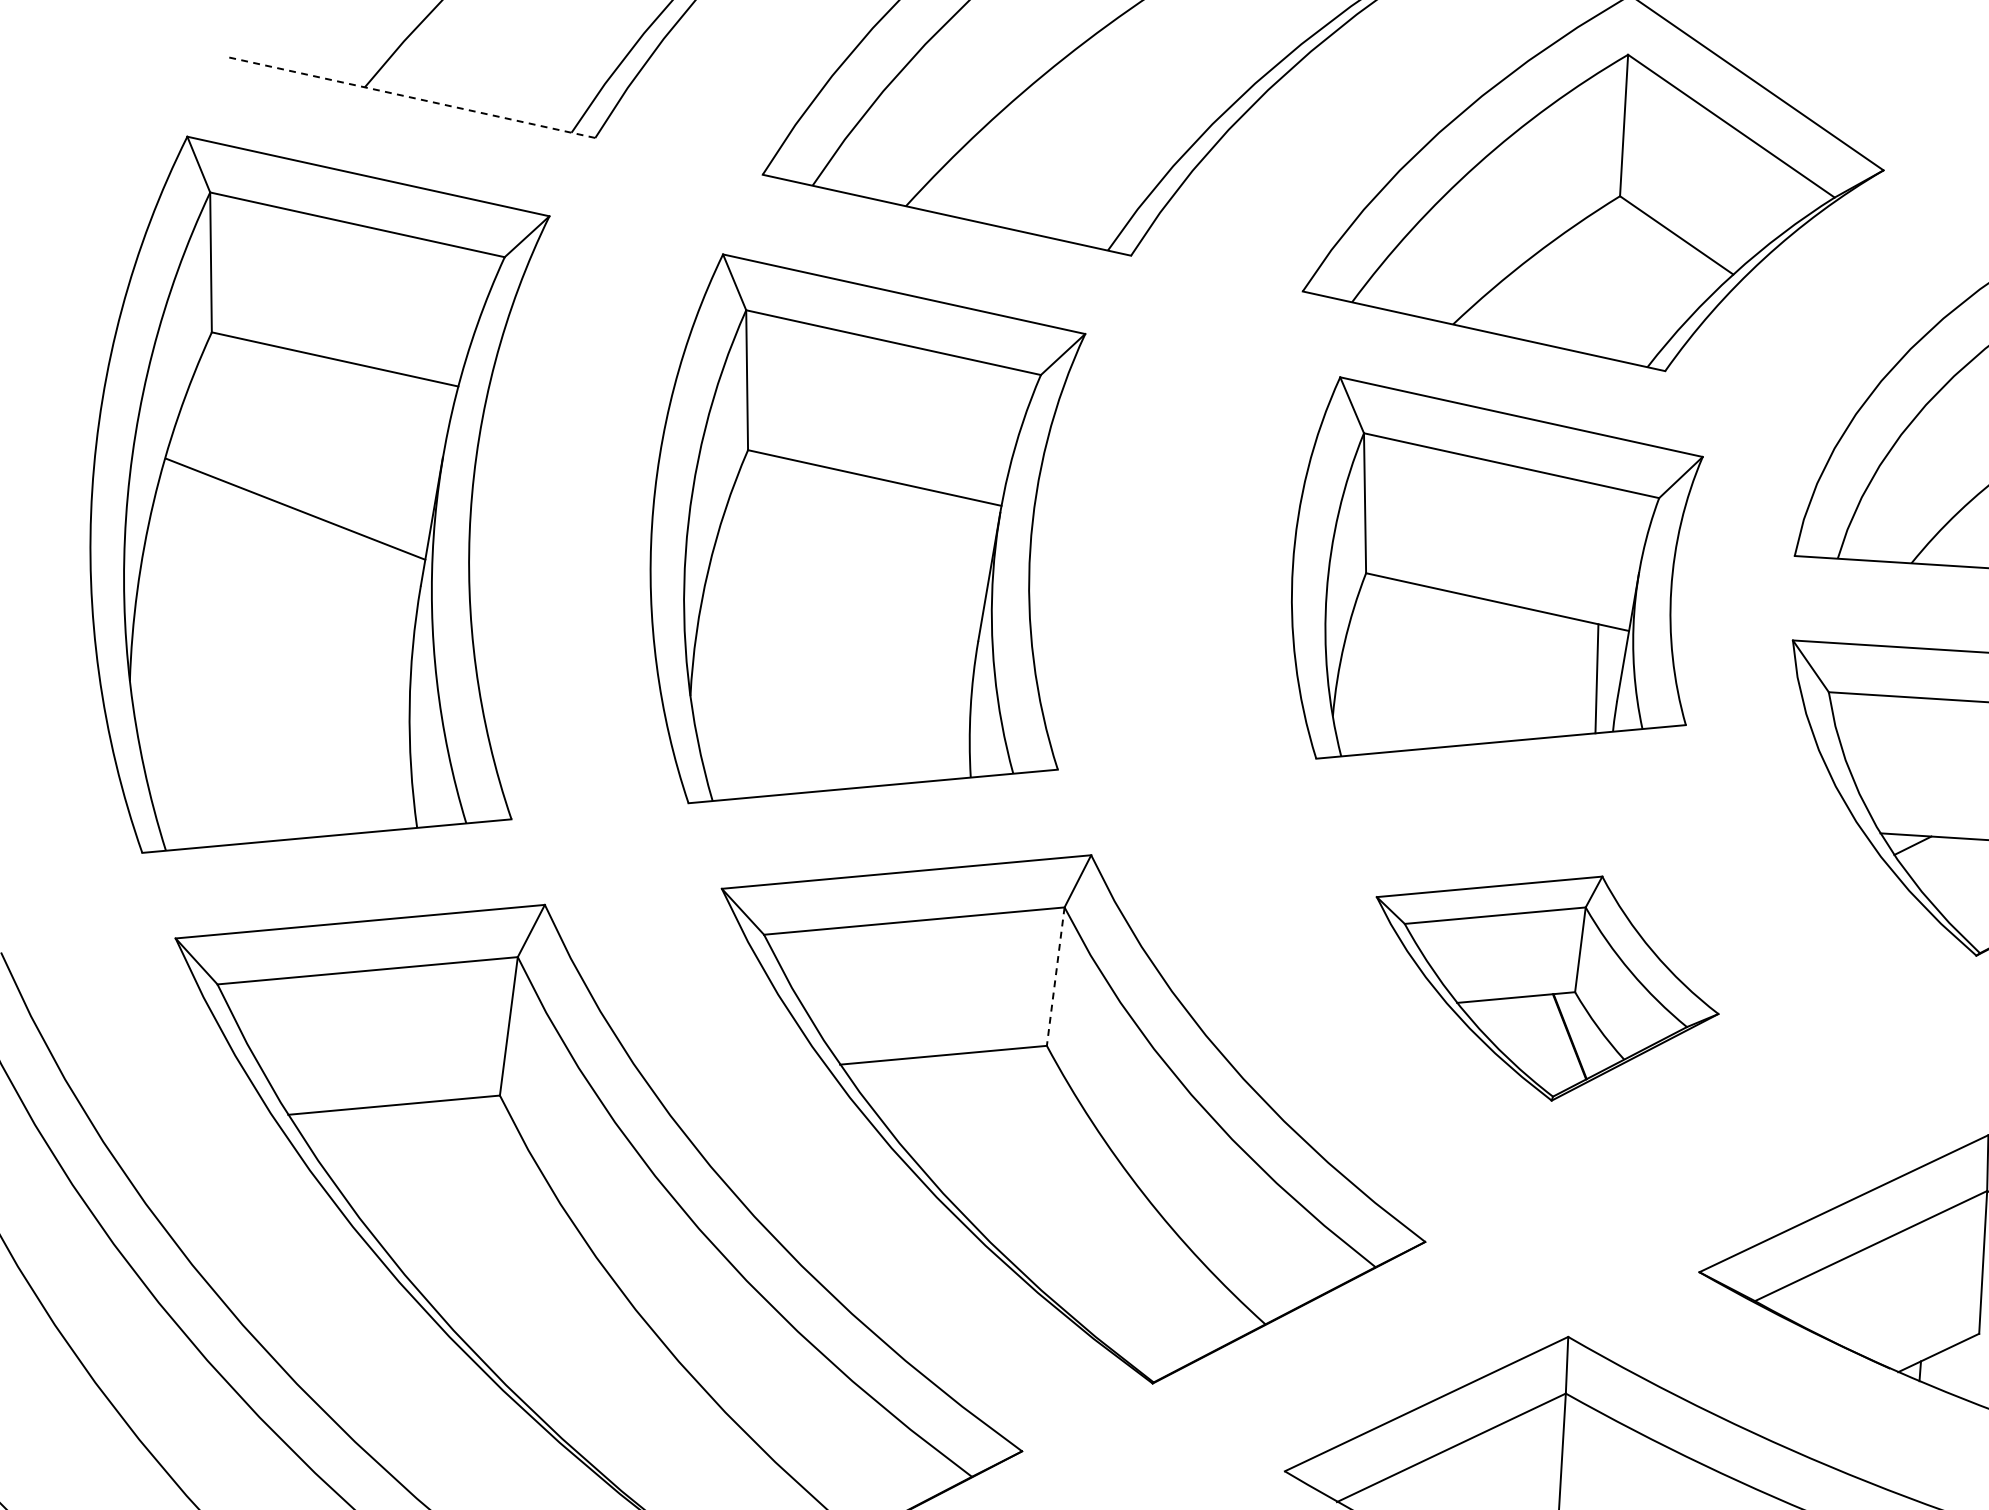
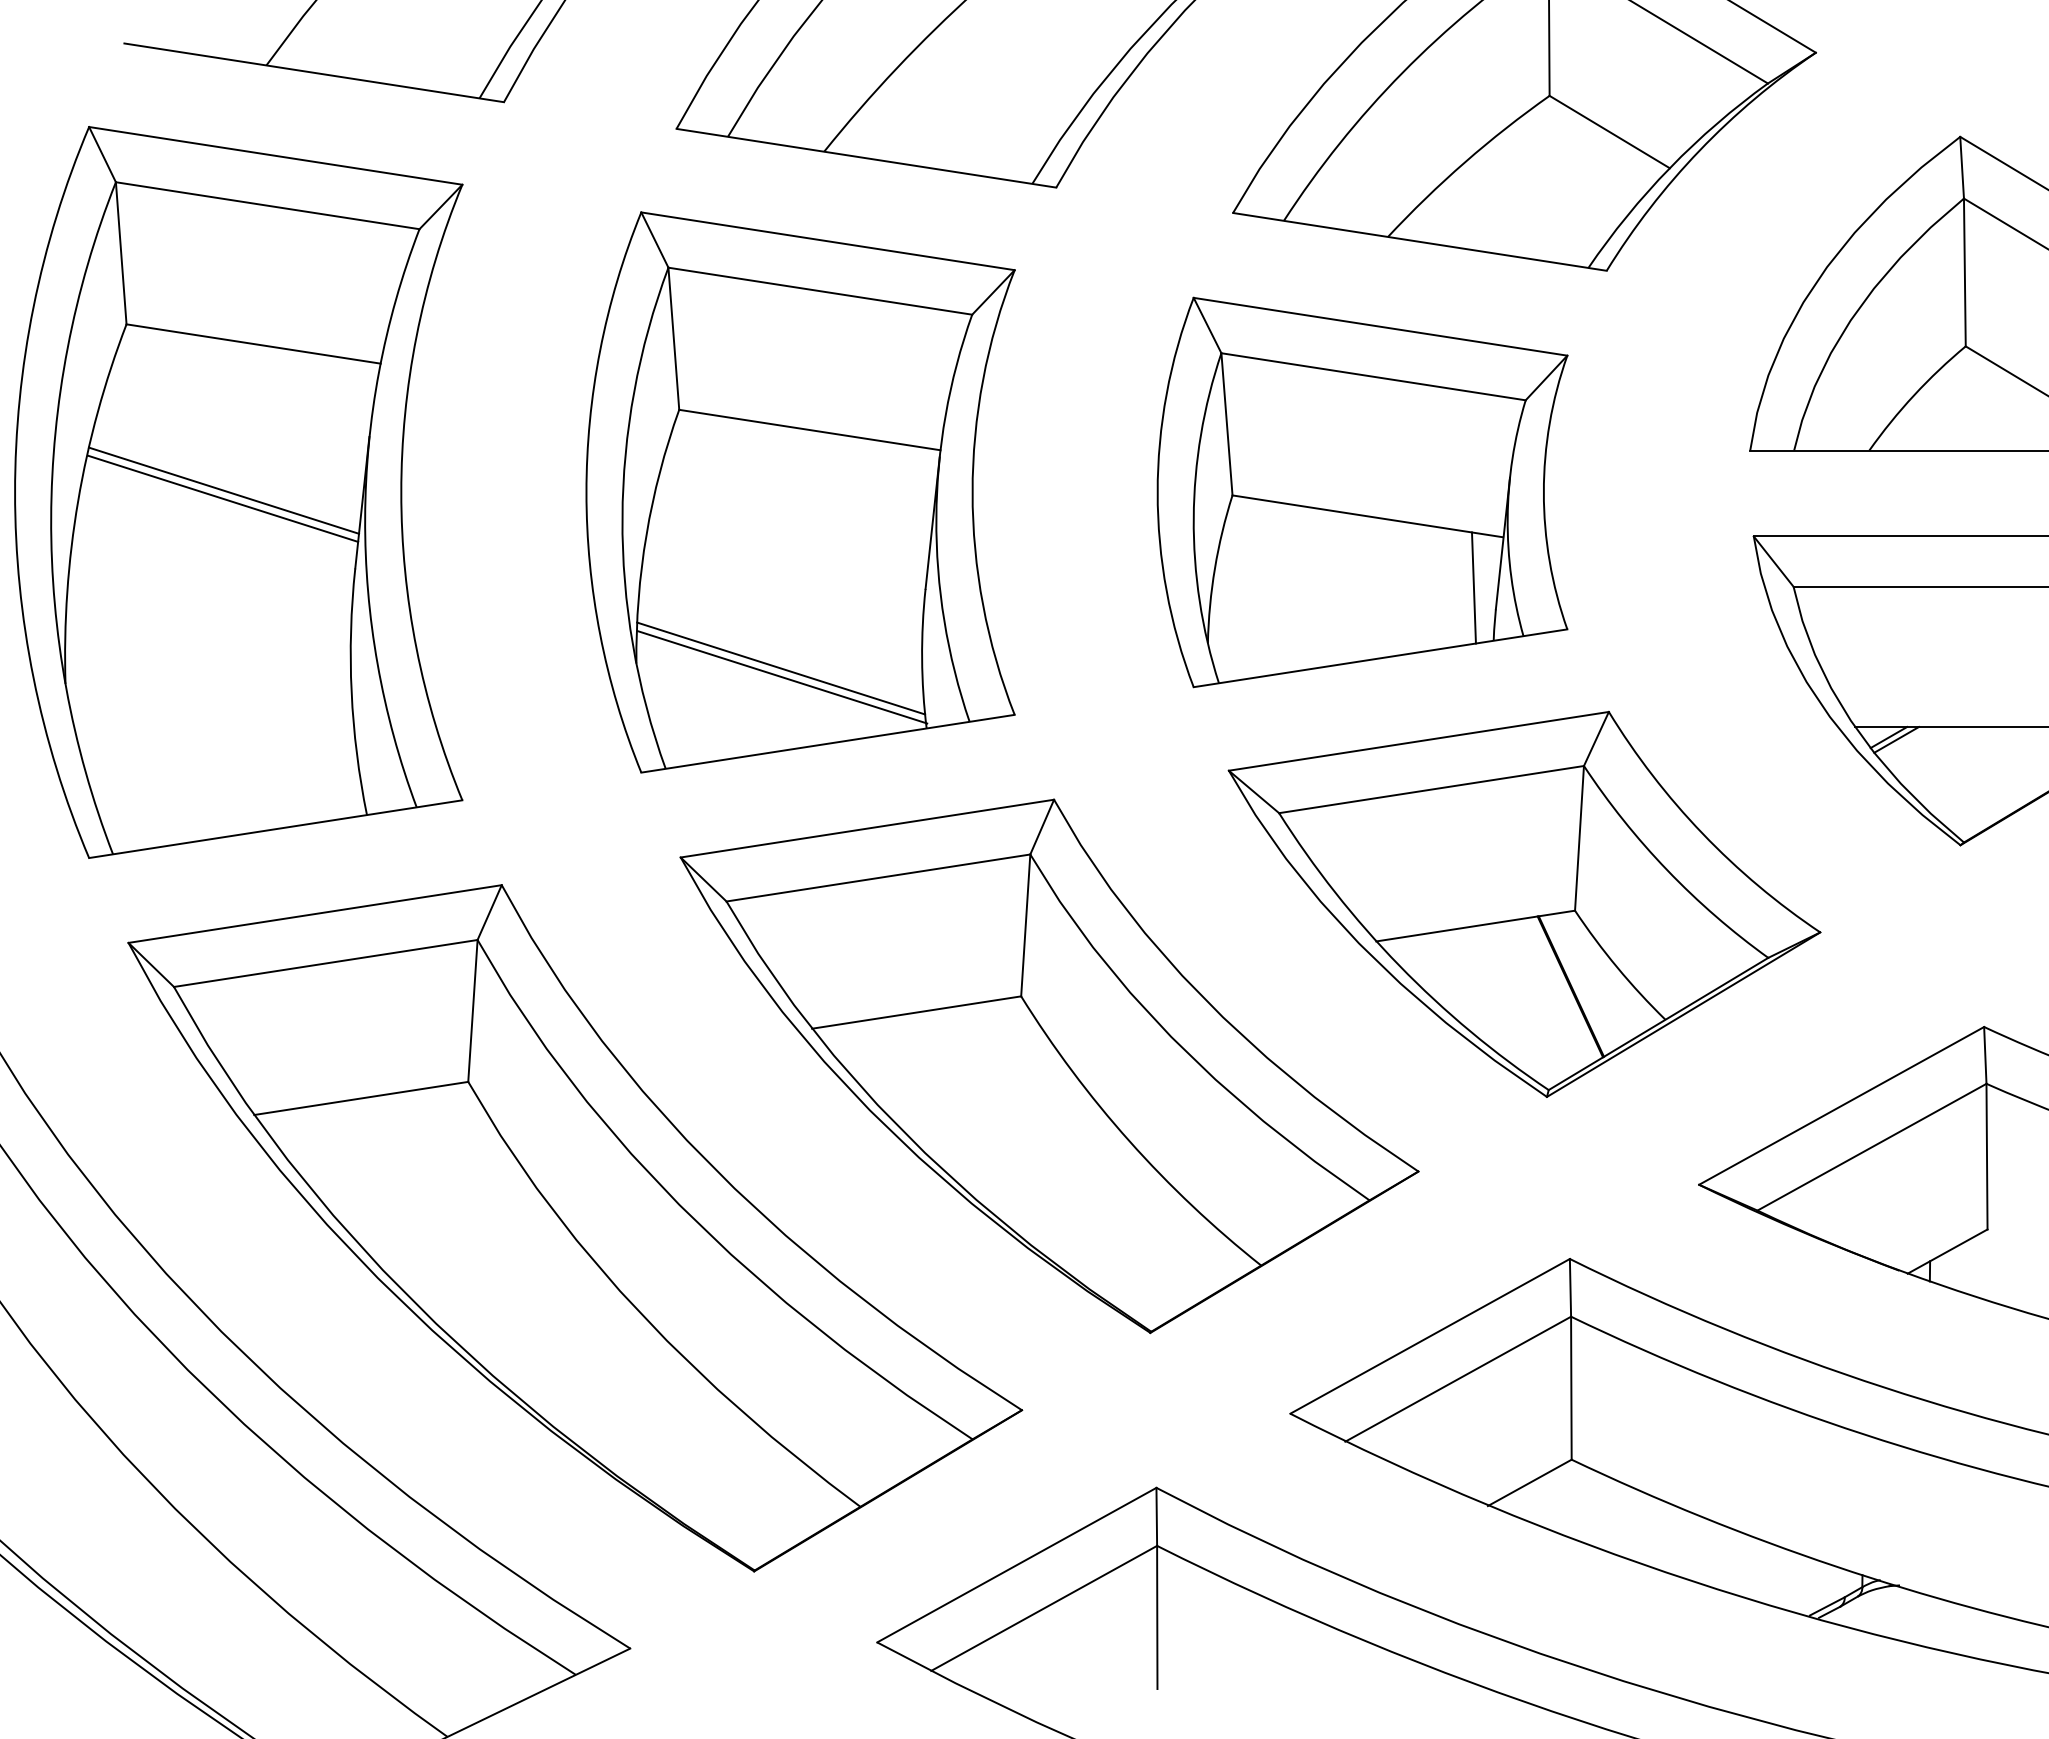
line: (410, 97) -> (313, 72), dashed -> solid
line: (296, 501) -> (223, 490), added
part: (1493, 578) -> (1362, 492), moved
line: (832, 709) -> (781, 668), added
line: (832, 718) -> (782, 677), added
line: (1920, 848) -> (1896, 739), added
line: (1055, 976) -> (1025, 925), dashed -> solid
part: (1545, 985) -> (1524, 903), size x1.67

